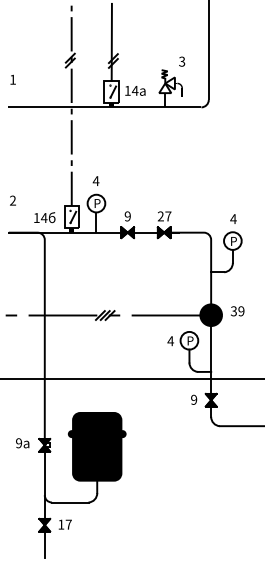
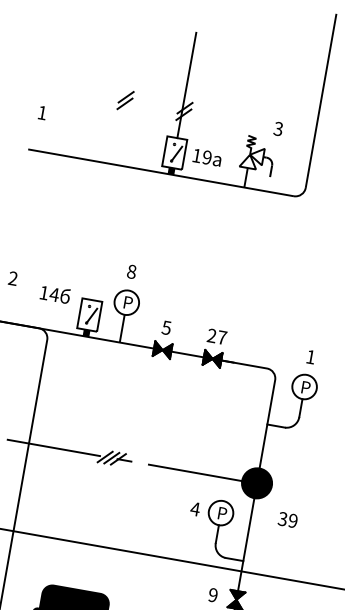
text: (134, 90) -> (206, 156), 14 -> 19
line: (71, 104) -> (116, 160), removed
text: (95, 181) -> (130, 272), 4 -> 8
text: (127, 216) -> (166, 327), 9 -> 5
text: (44, 217) -> (54, 294), moved
text: (233, 219) -> (310, 357), 4 -> 1
text: (237, 311) -> (287, 520), moved

